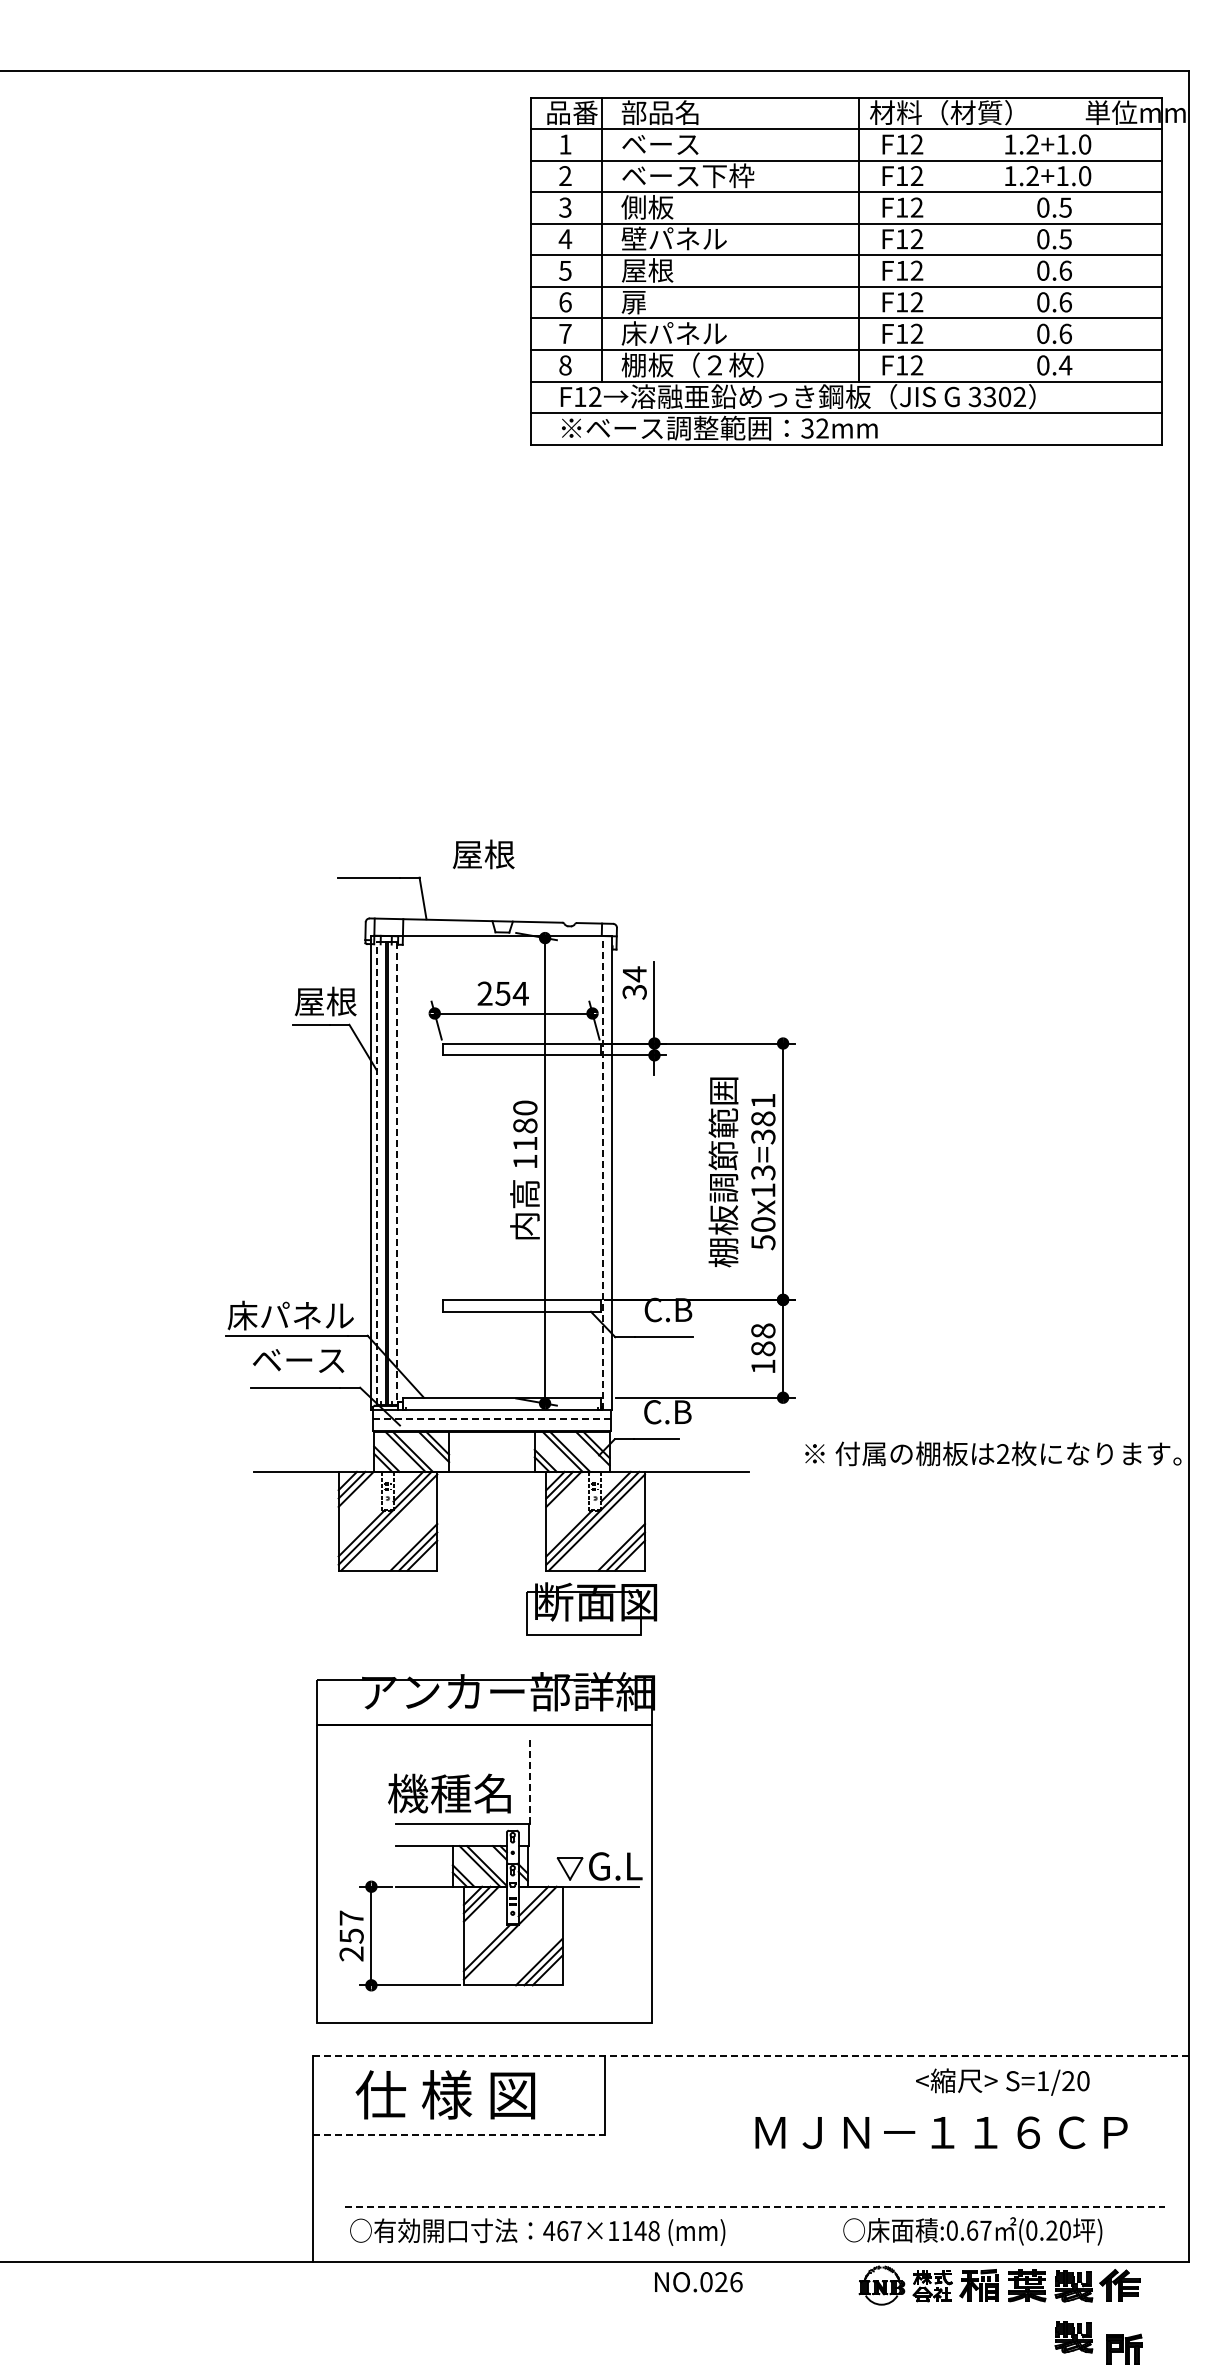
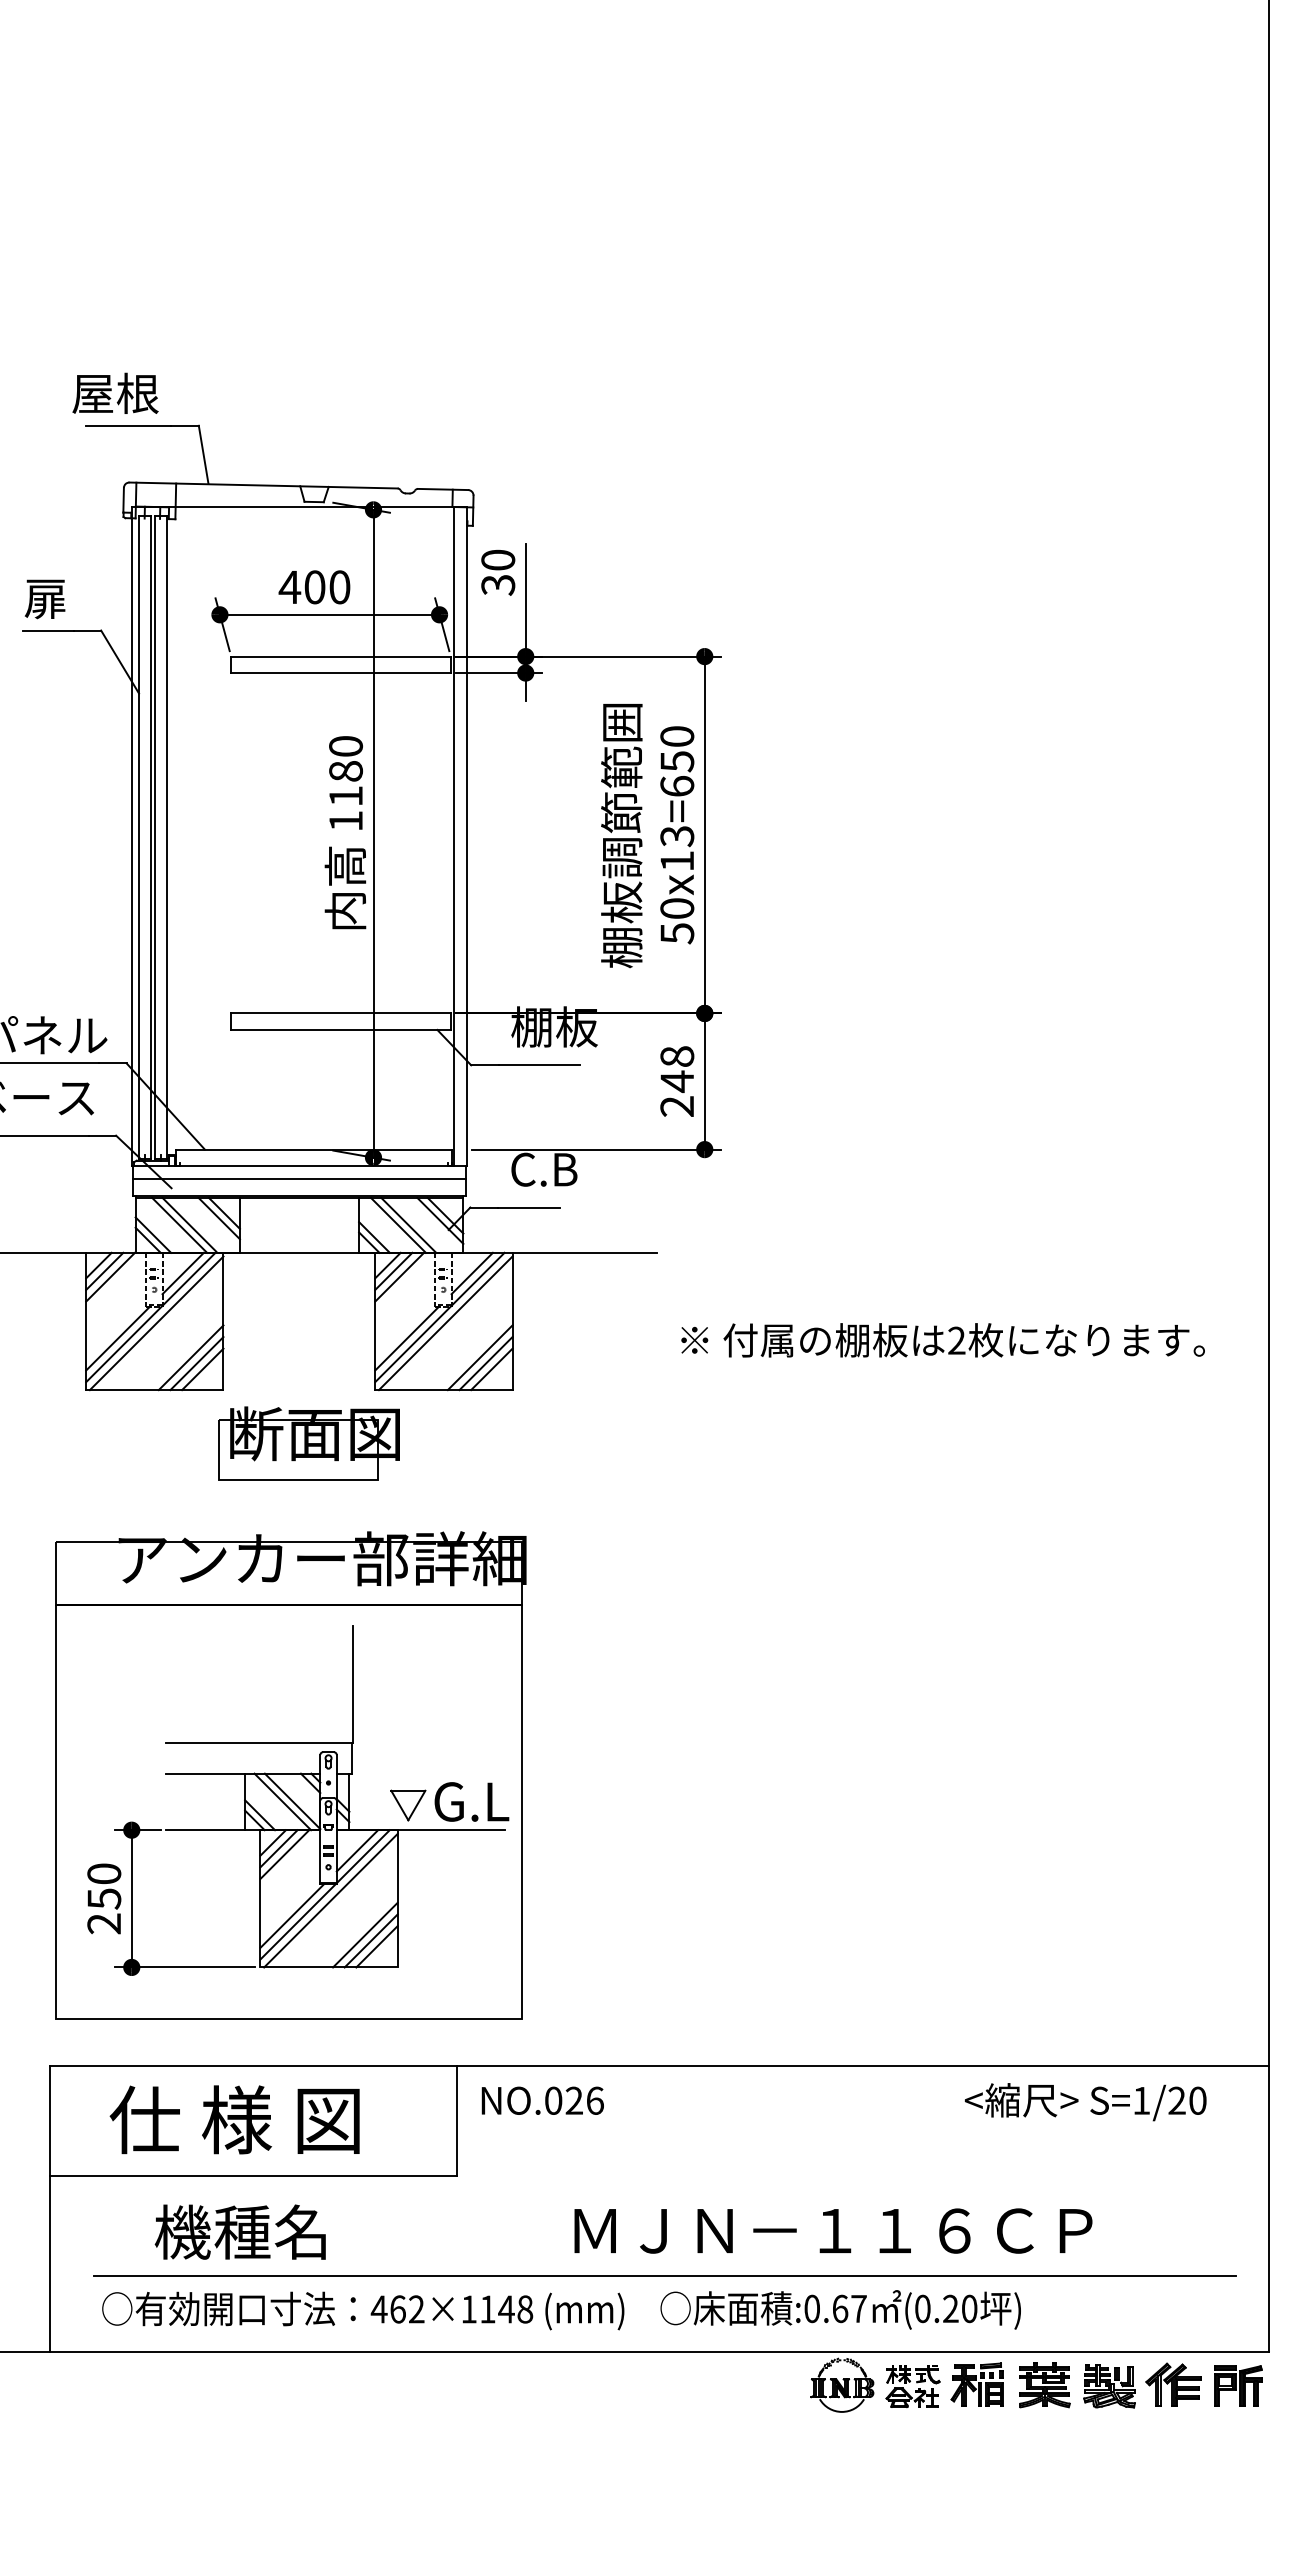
text: (483, 854) -> (115, 393), moved
text: (634, 974) -> (497, 560), 34 -> 30
text: (502, 993) -> (314, 586), 254 -> 400
text: (325, 1001) -> (67, 598), 屋根 -> 扉
text: (763, 1118) -> (677, 760), 50x13=381 -> 50x13=650
line: (376, 1172) -> (138, 836), dashed -> solid
line: (602, 1172) -> (453, 836), dashed -> solid
line: (396, 1173) -> (166, 837), dashed -> solid
text: (675, 1309) -> (555, 1026), C.B -> 棚板
text: (763, 1357) -> (677, 1093), 188 -> 248
line: (491, 1419) -> (298, 1179), dashed -> solid
text: (993, 1453) -> (943, 1339), moved
part: (591, 1608) -> (308, 1442), moved
line: (530, 1781) -> (353, 1683), dashed -> solid
text: (449, 1793) -> (240, 2232), moved
text: (351, 1917) -> (104, 1873), 257 -> 250
line: (514, 1937) -> (330, 1900), added
line: (750, 2056) -> (659, 2066), dashed -> solid
text: (1002, 2081) -> (1085, 2101), moved
text: (941, 2132) -> (833, 2230), moved
line: (458, 2135) -> (252, 2176), dashed -> solid
line: (755, 2207) -> (666, 2276), dashed -> solid
text: (575, 2230) -> (415, 2308), 467×1148 -> 462×1148
text: (972, 2231) -> (840, 2310), moved
text: (698, 2282) -> (542, 2101), moved
part: (1073, 2337) -> (1108, 2457), removed
part: (1124, 2348) -> (1238, 2385), moved

